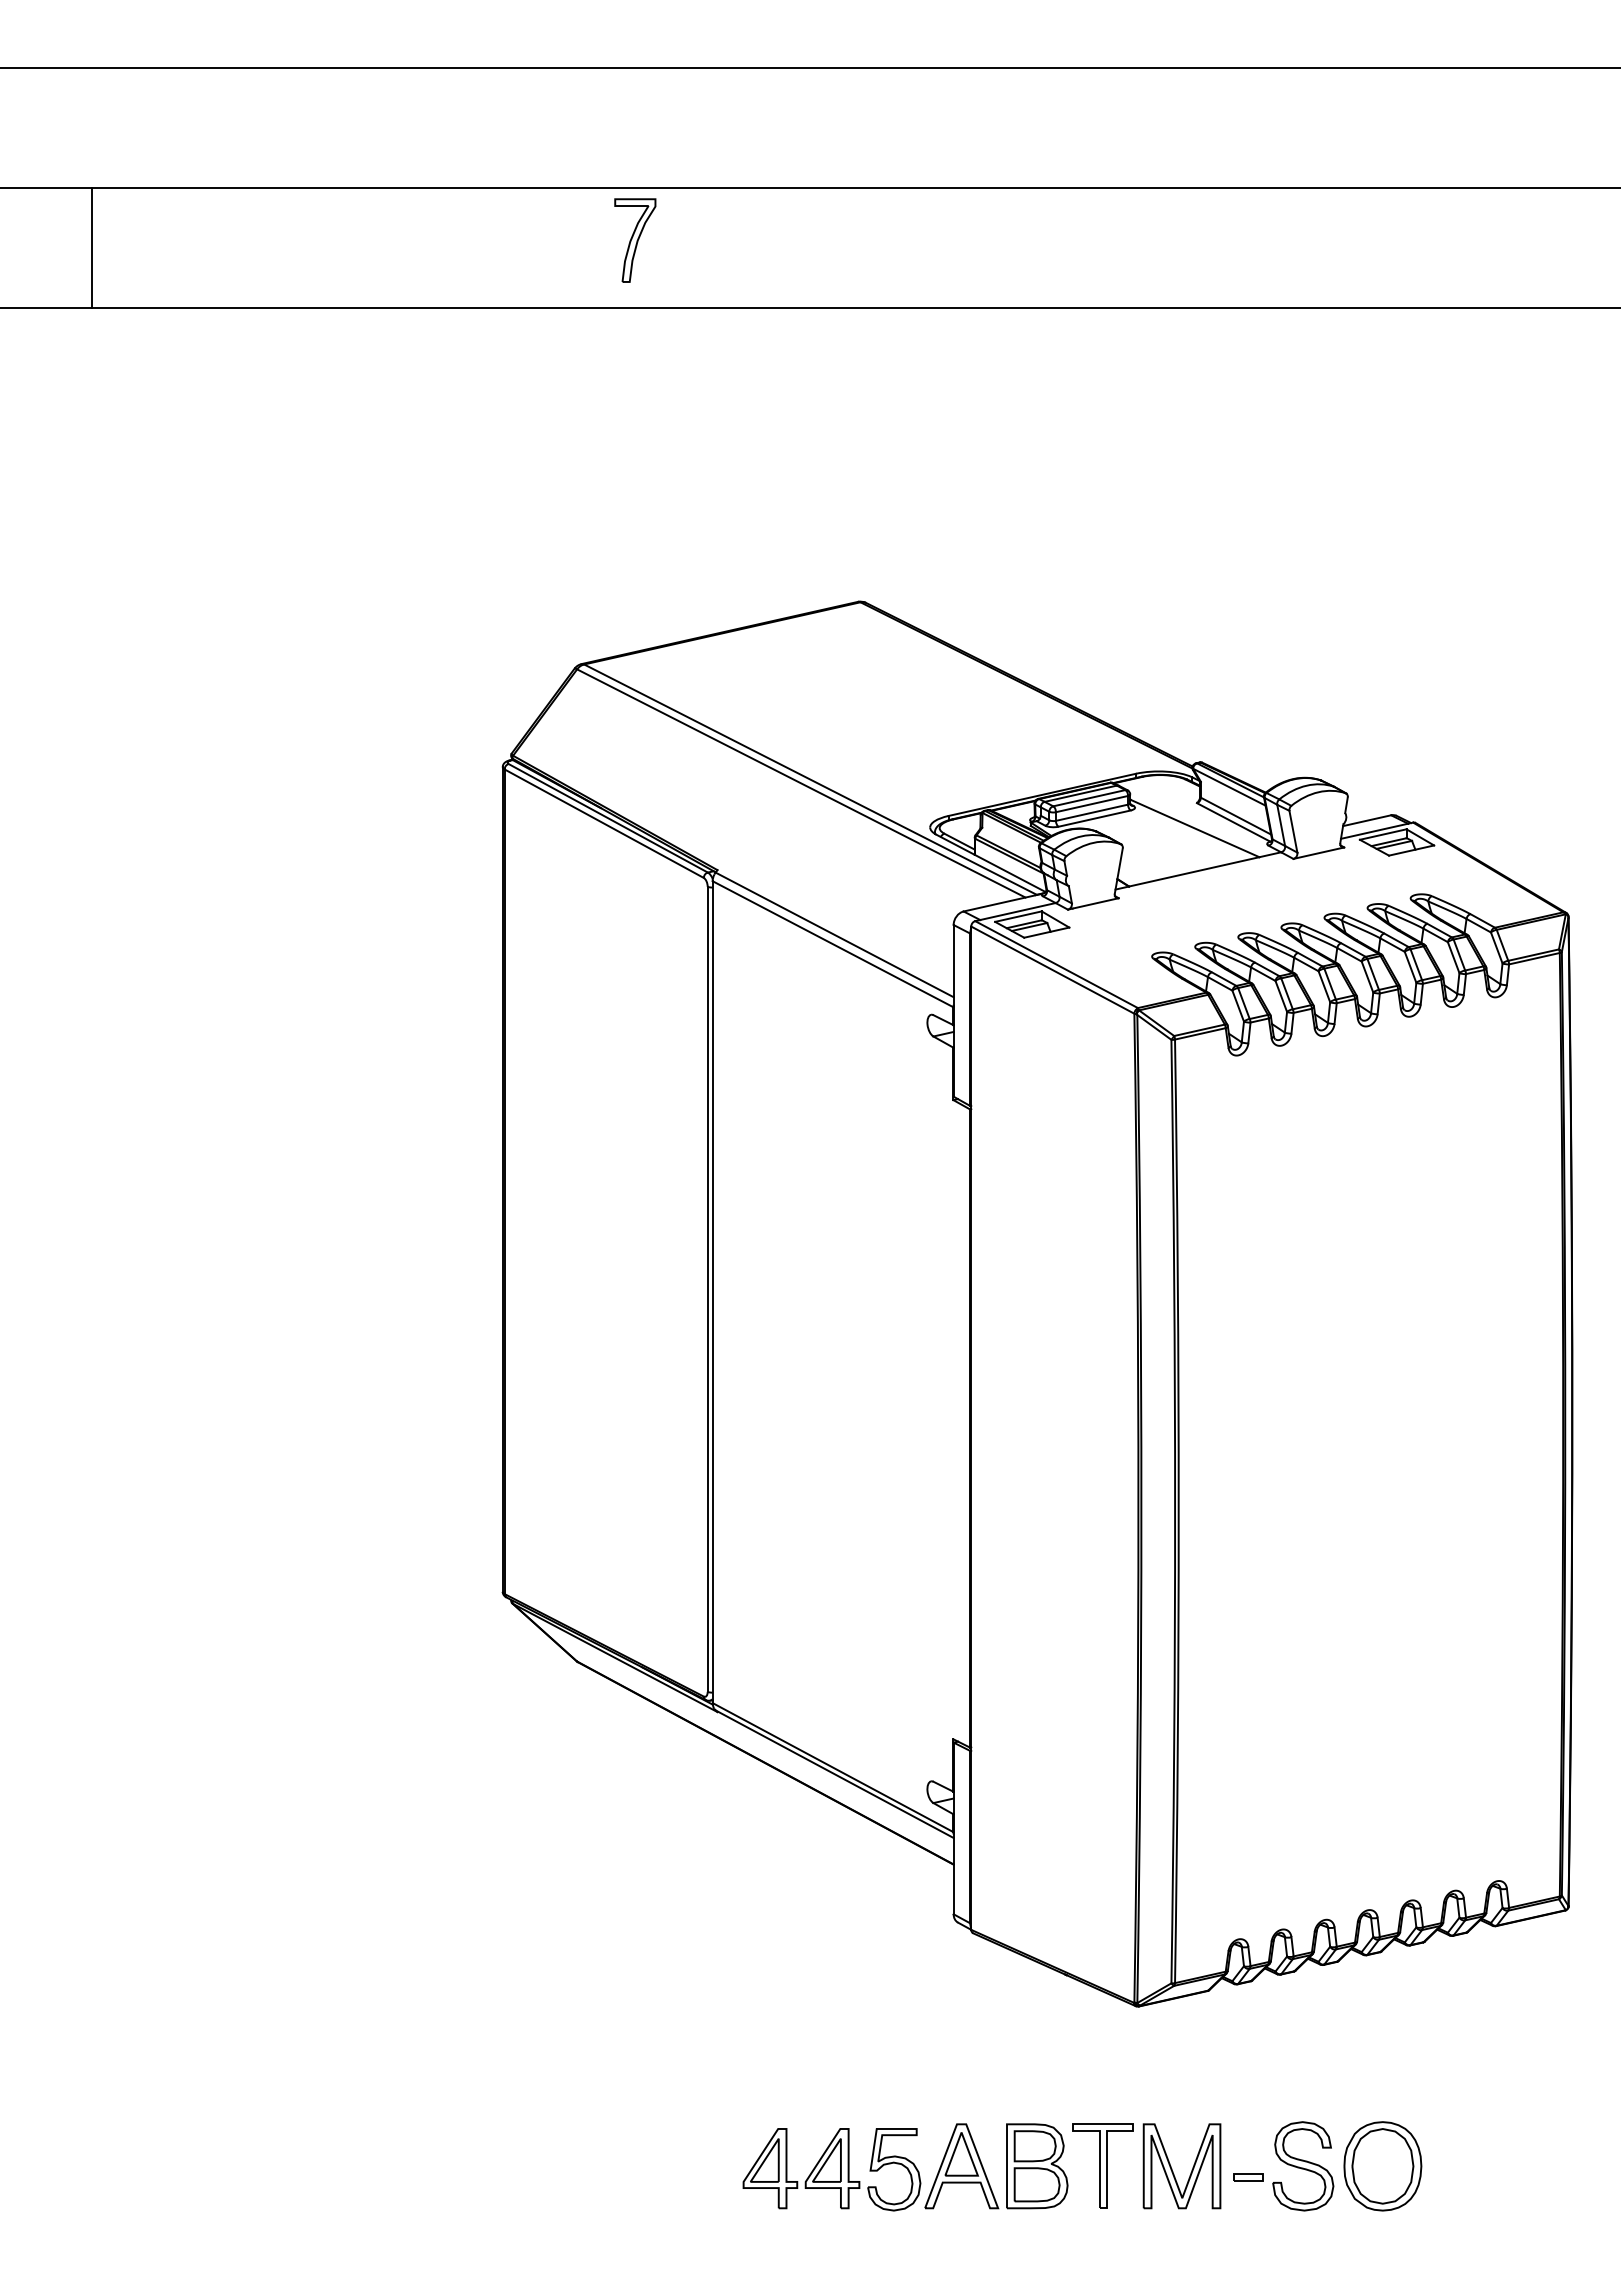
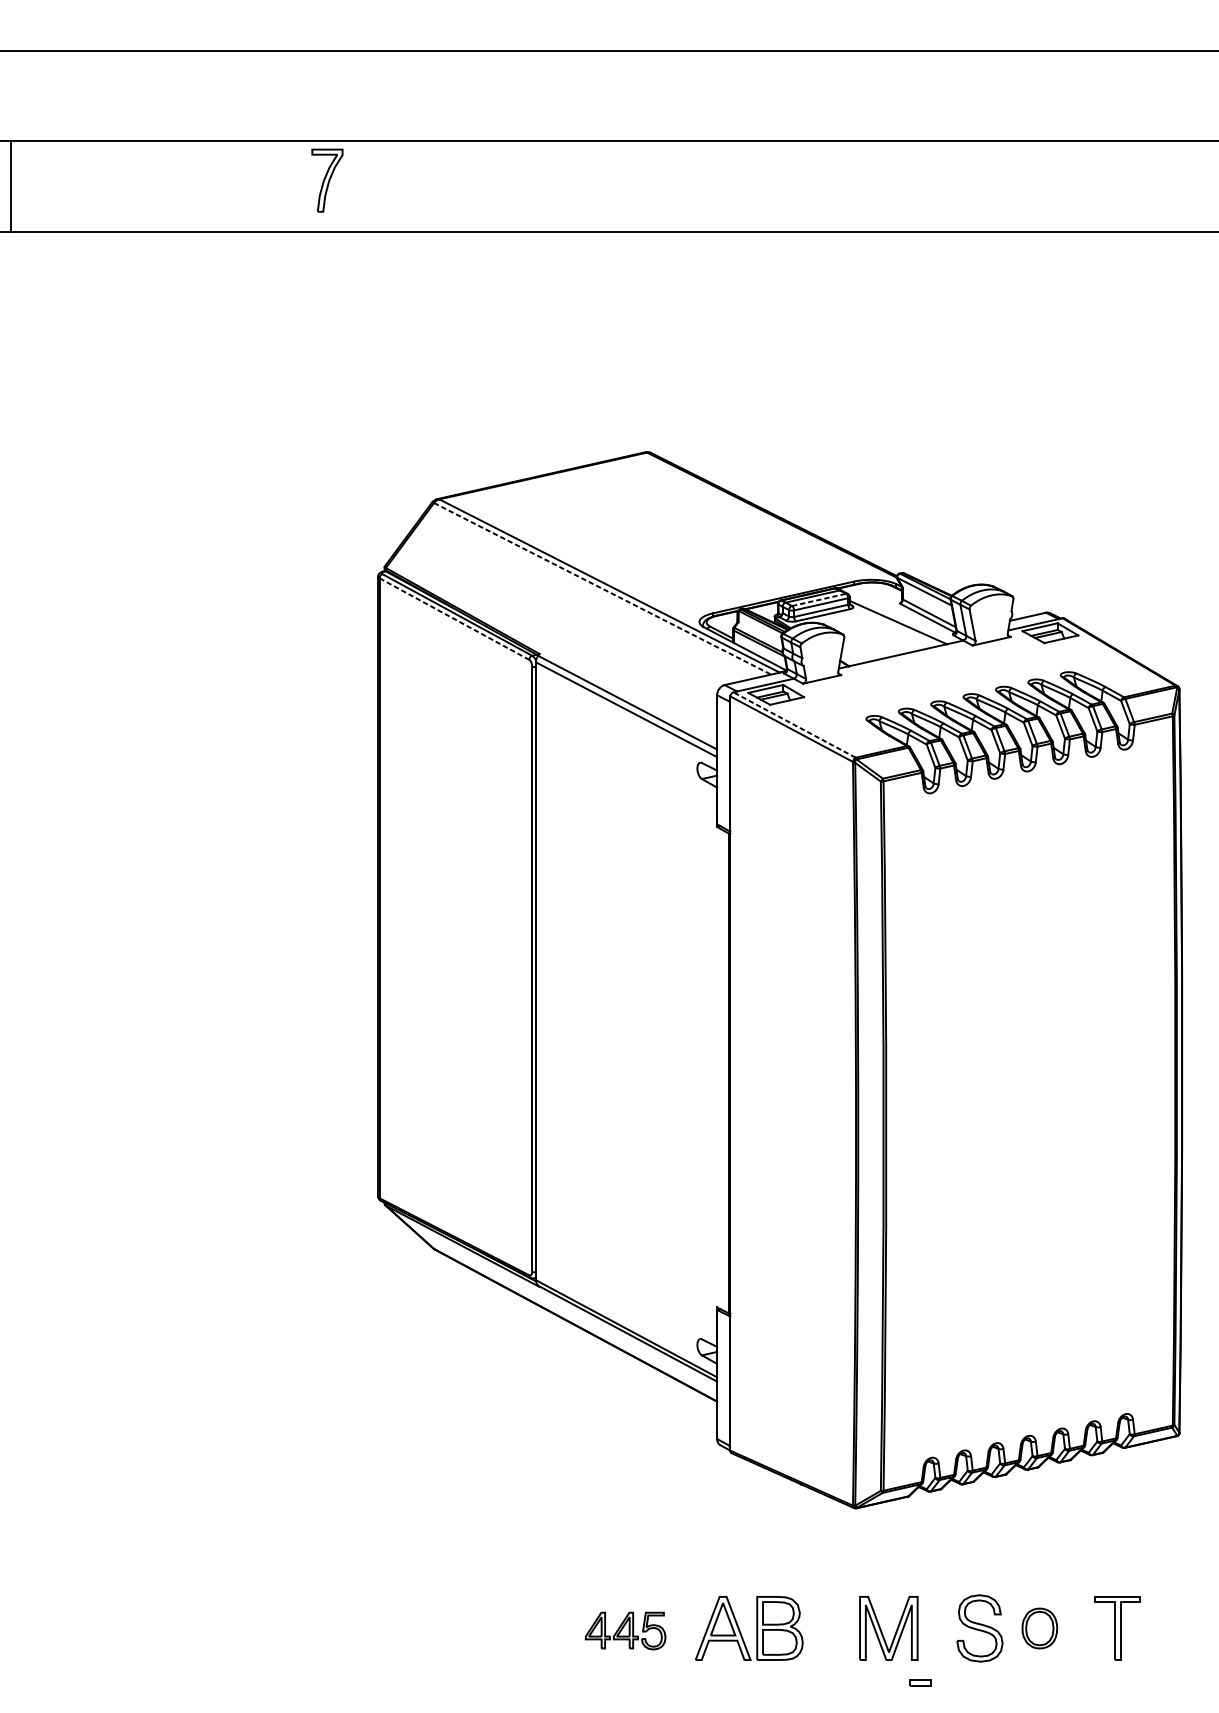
part: (635, 240) -> (327, 180), moved
line: (92, 248) -> (11, 186), moved
line: (801, 783) -> (602, 588), solid -> dashed
line: (1089, 798) -> (819, 600), solid -> dashed
line: (604, 823) -> (454, 618), solid -> dashed
line: (1056, 964) -> (794, 724), solid -> dashed
part: (1102, 2165) -> (1116, 1627), moved
part: (1382, 2166) -> (1039, 1628), size x0.6
part: (831, 2169) -> (625, 1630), size x0.6
part: (1248, 2177) -> (920, 1682), moved

